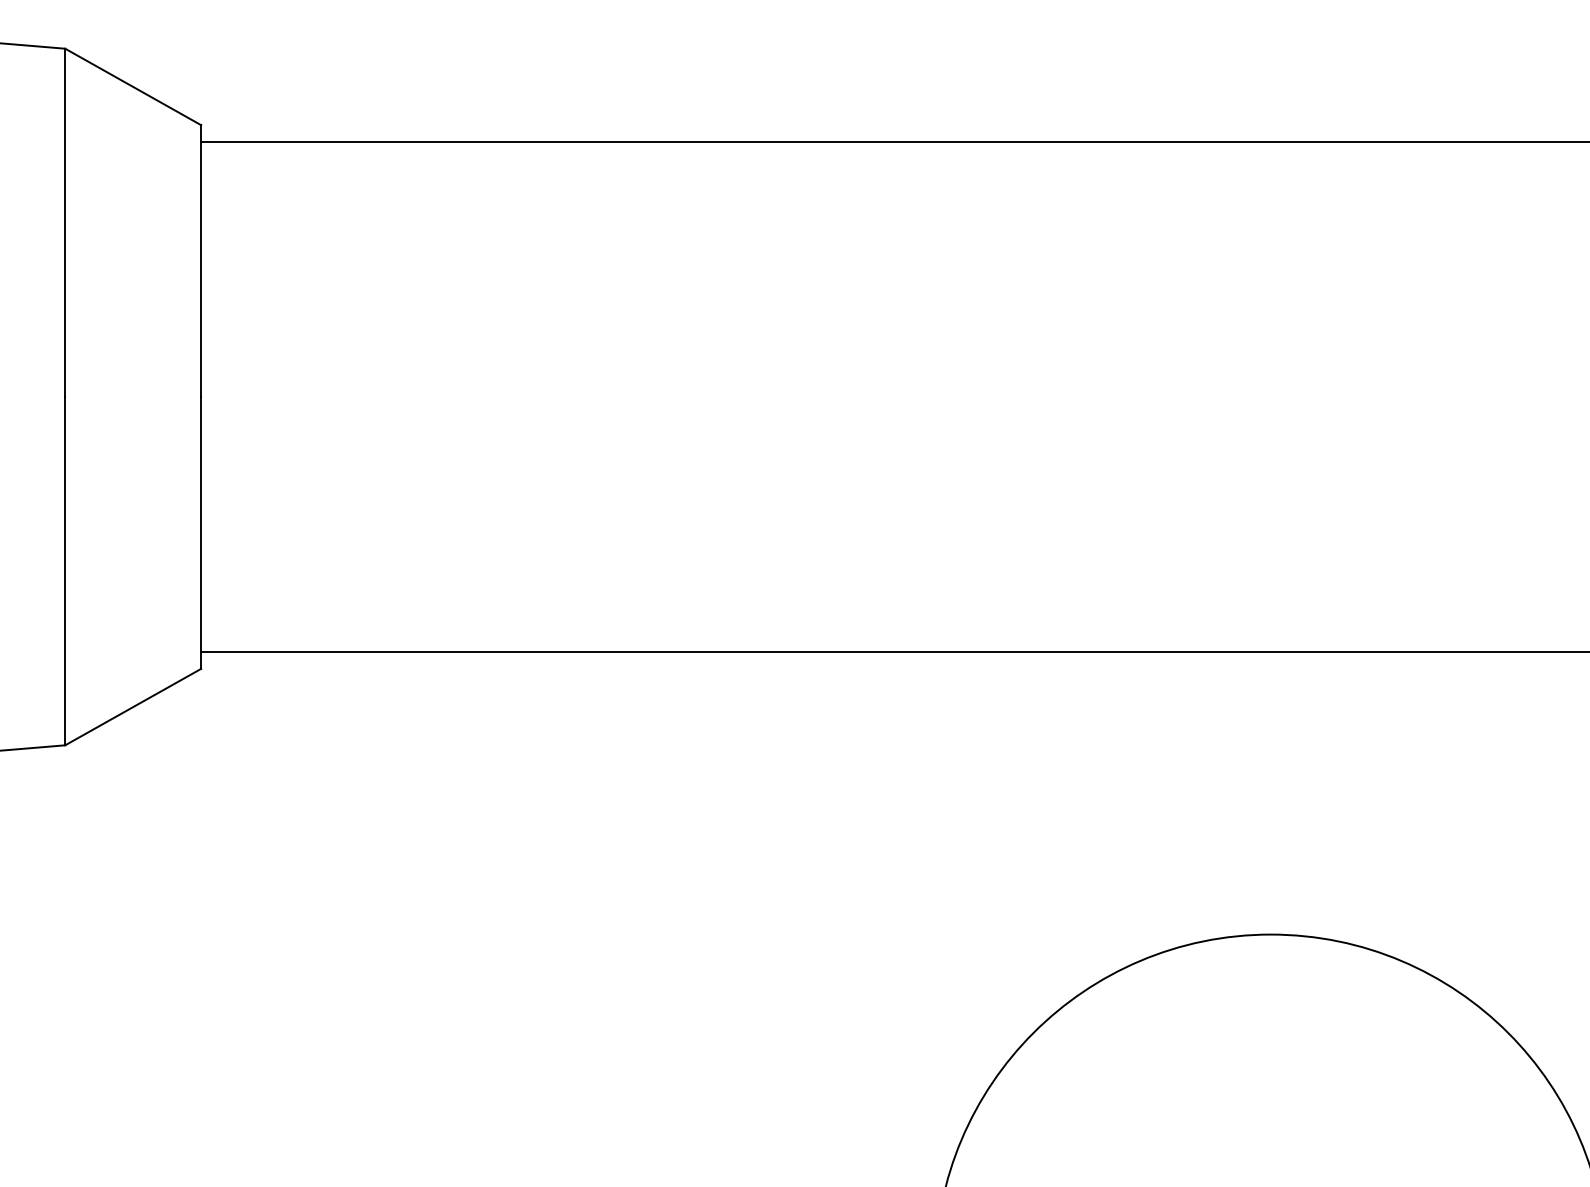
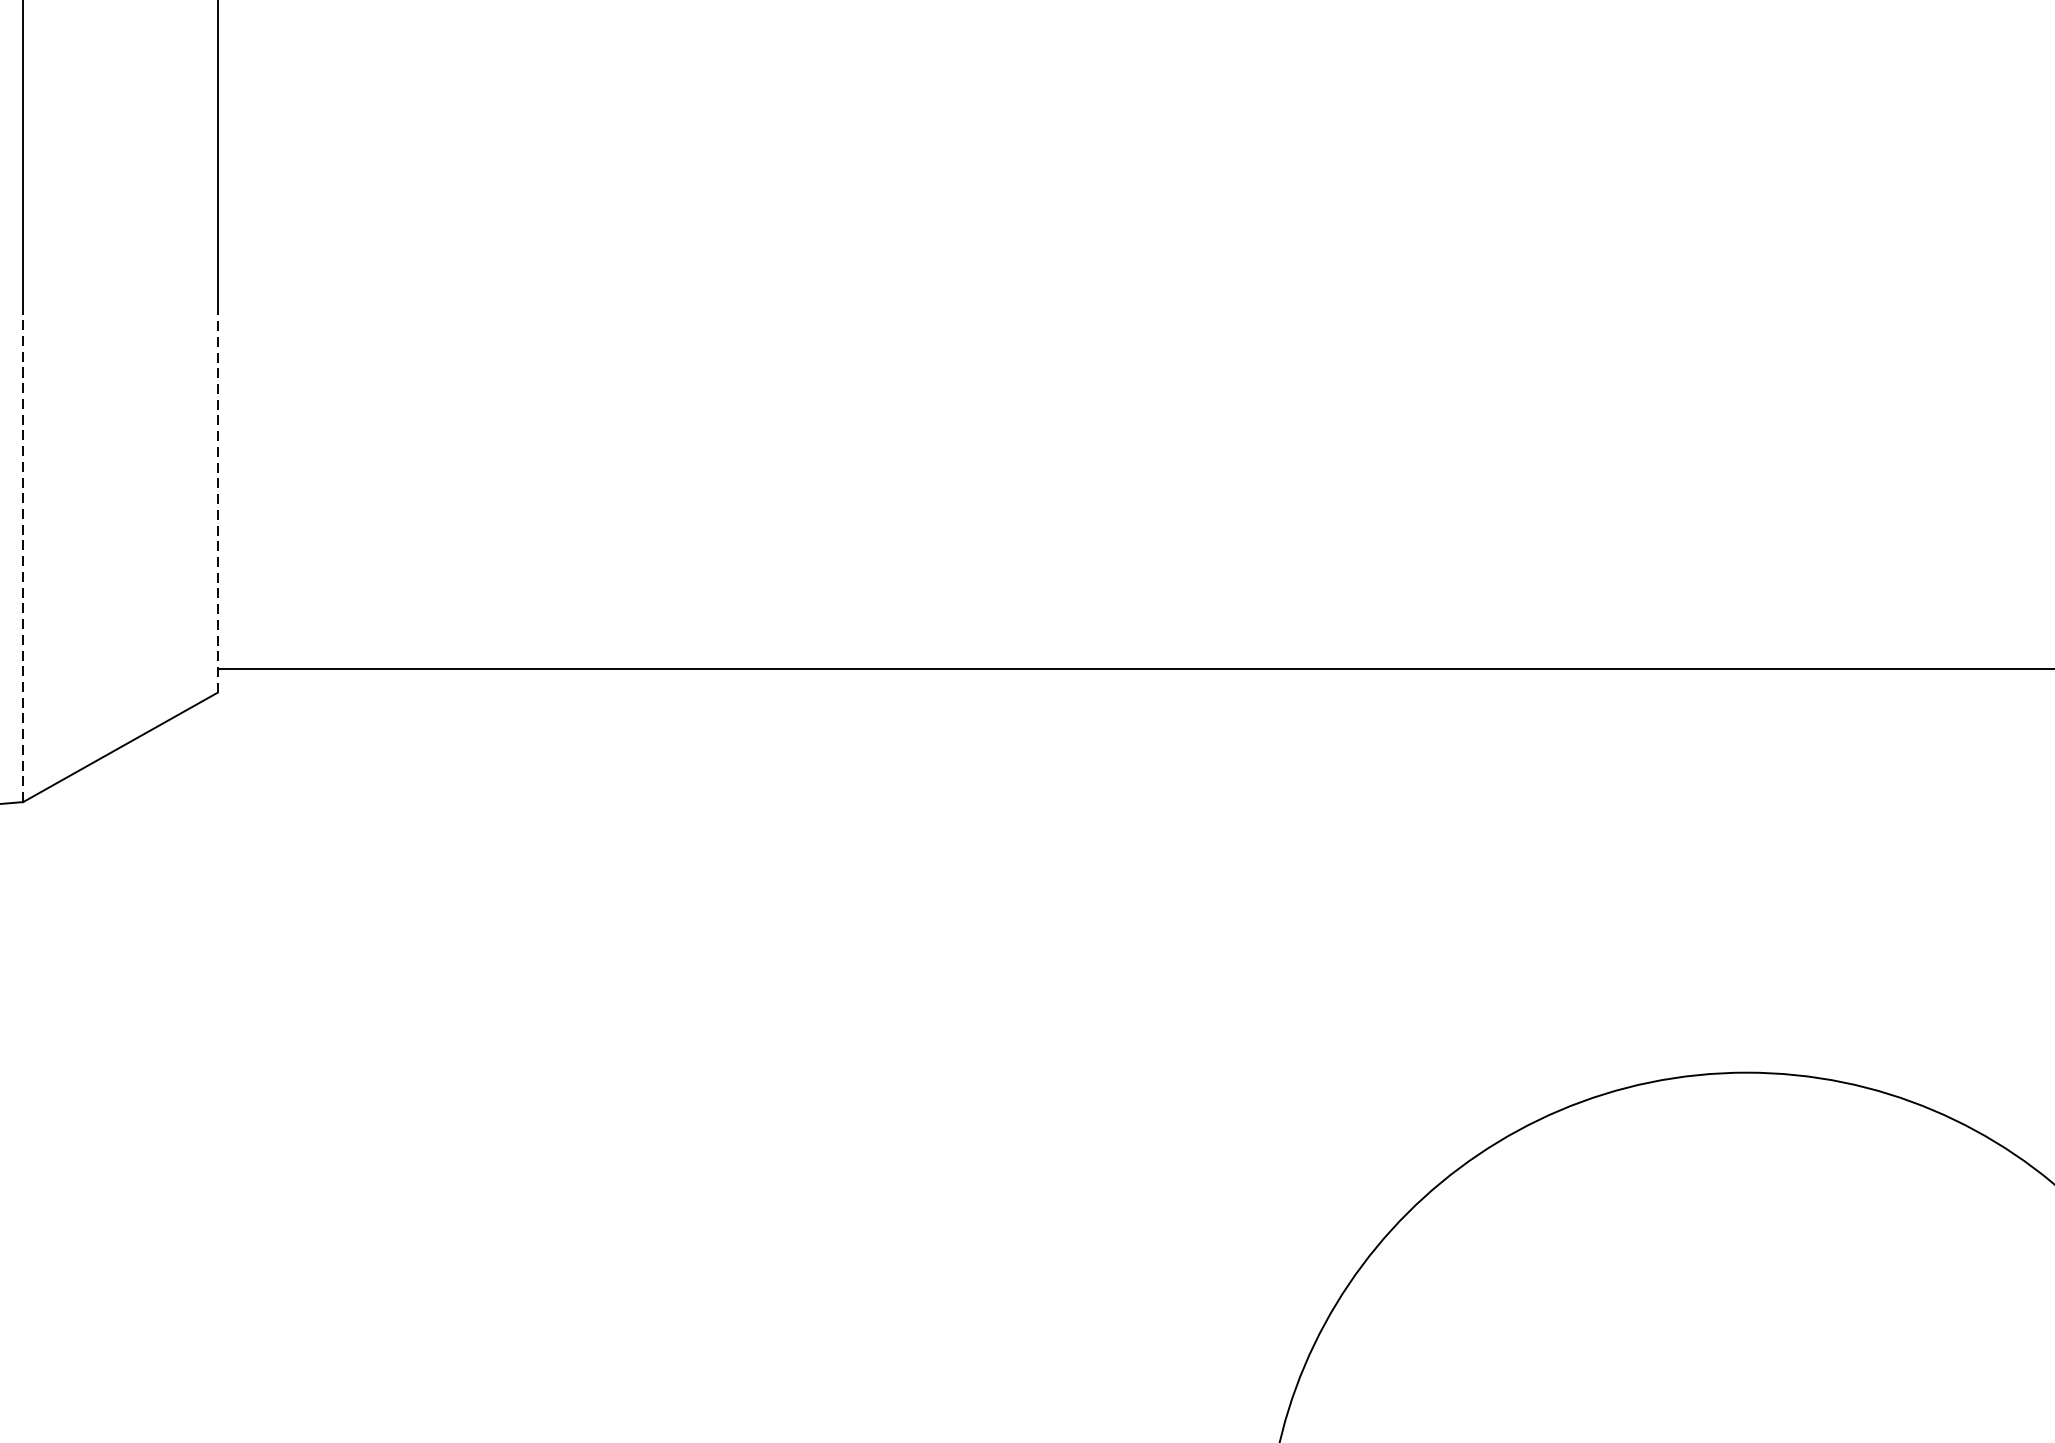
line: (201, 532) -> (217, 497), solid -> dashed
line: (65, 570) -> (23, 552), solid -> dashed

